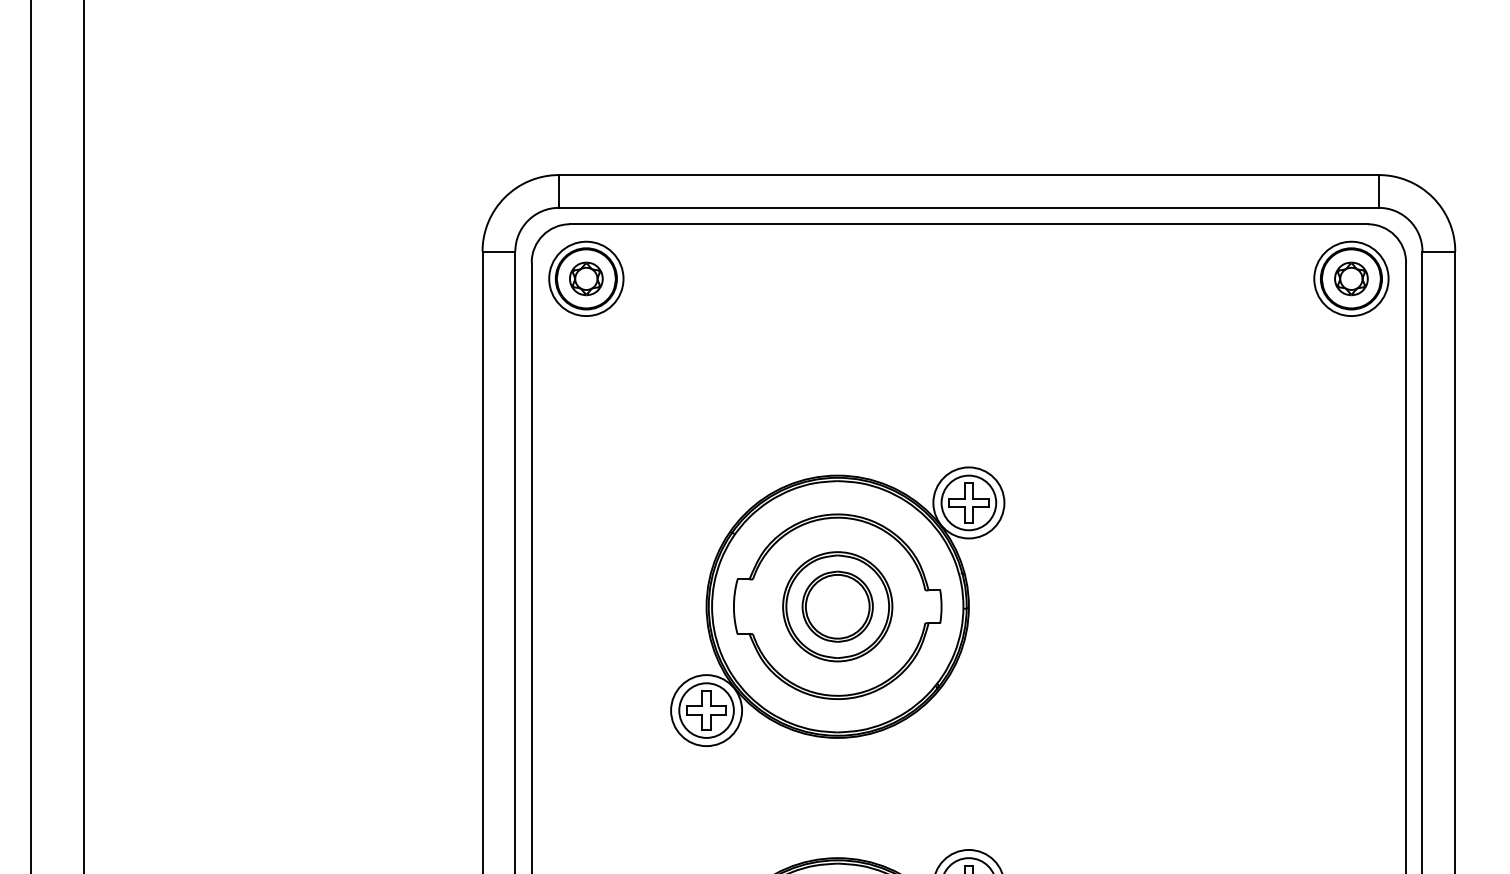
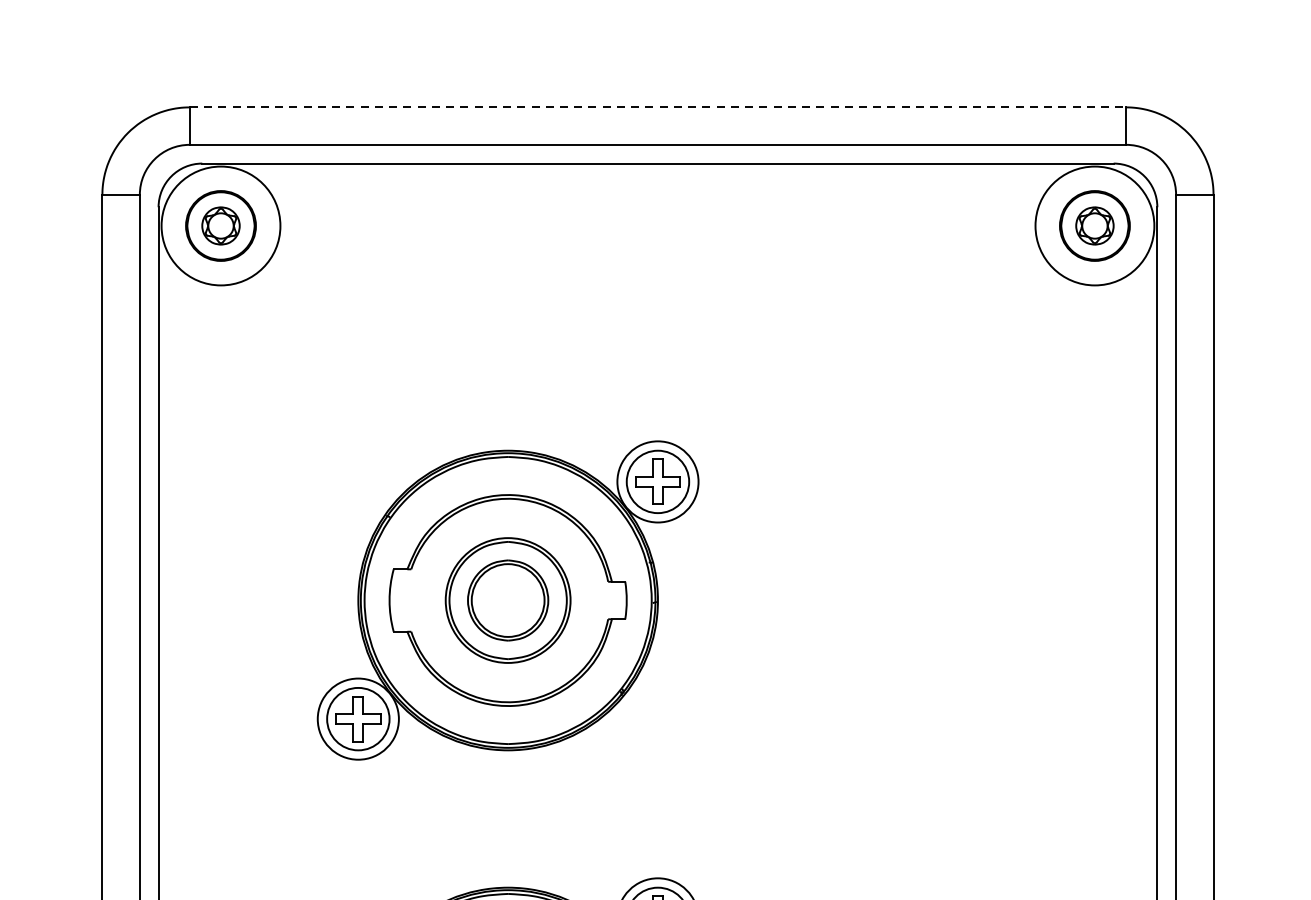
line: (968, 175) -> (657, 107), solid -> dashed
circle: (586, 278) -> (221, 225), size x1.4
circle: (1351, 278) -> (1095, 225), size x1.4

